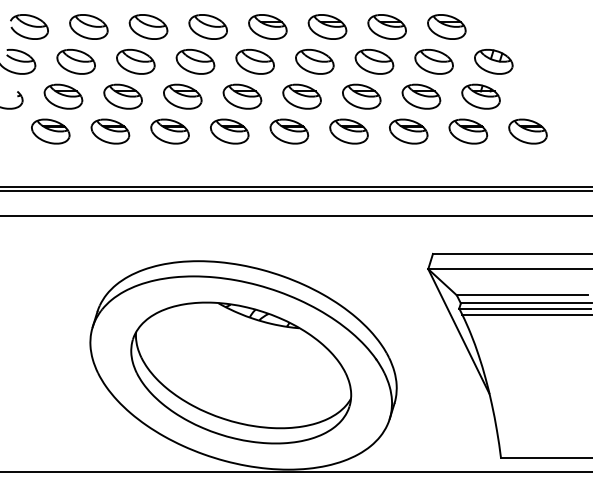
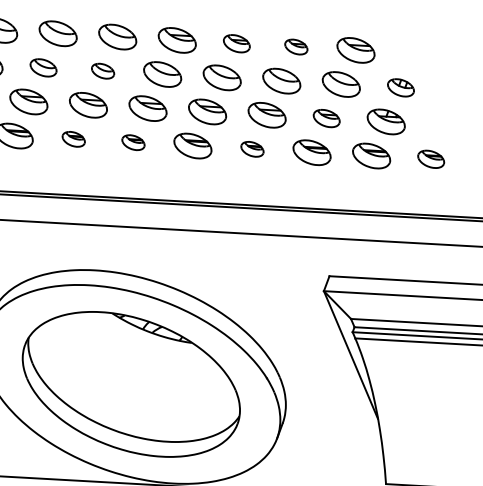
part: (327, 26) -> (236, 43), size x0.7
part: (386, 26) -> (295, 46), size x0.6
part: (135, 61) -> (43, 67), size x0.7
part: (195, 61) -> (103, 70), size x0.6
part: (493, 61) -> (400, 87), size x0.7
part: (421, 96) -> (326, 118), size x0.7
part: (169, 131) -> (73, 139), size x0.6
part: (229, 131) -> (133, 142), size x0.6
part: (348, 131) -> (251, 149), size x0.6
part: (527, 131) -> (430, 159), size x0.7

